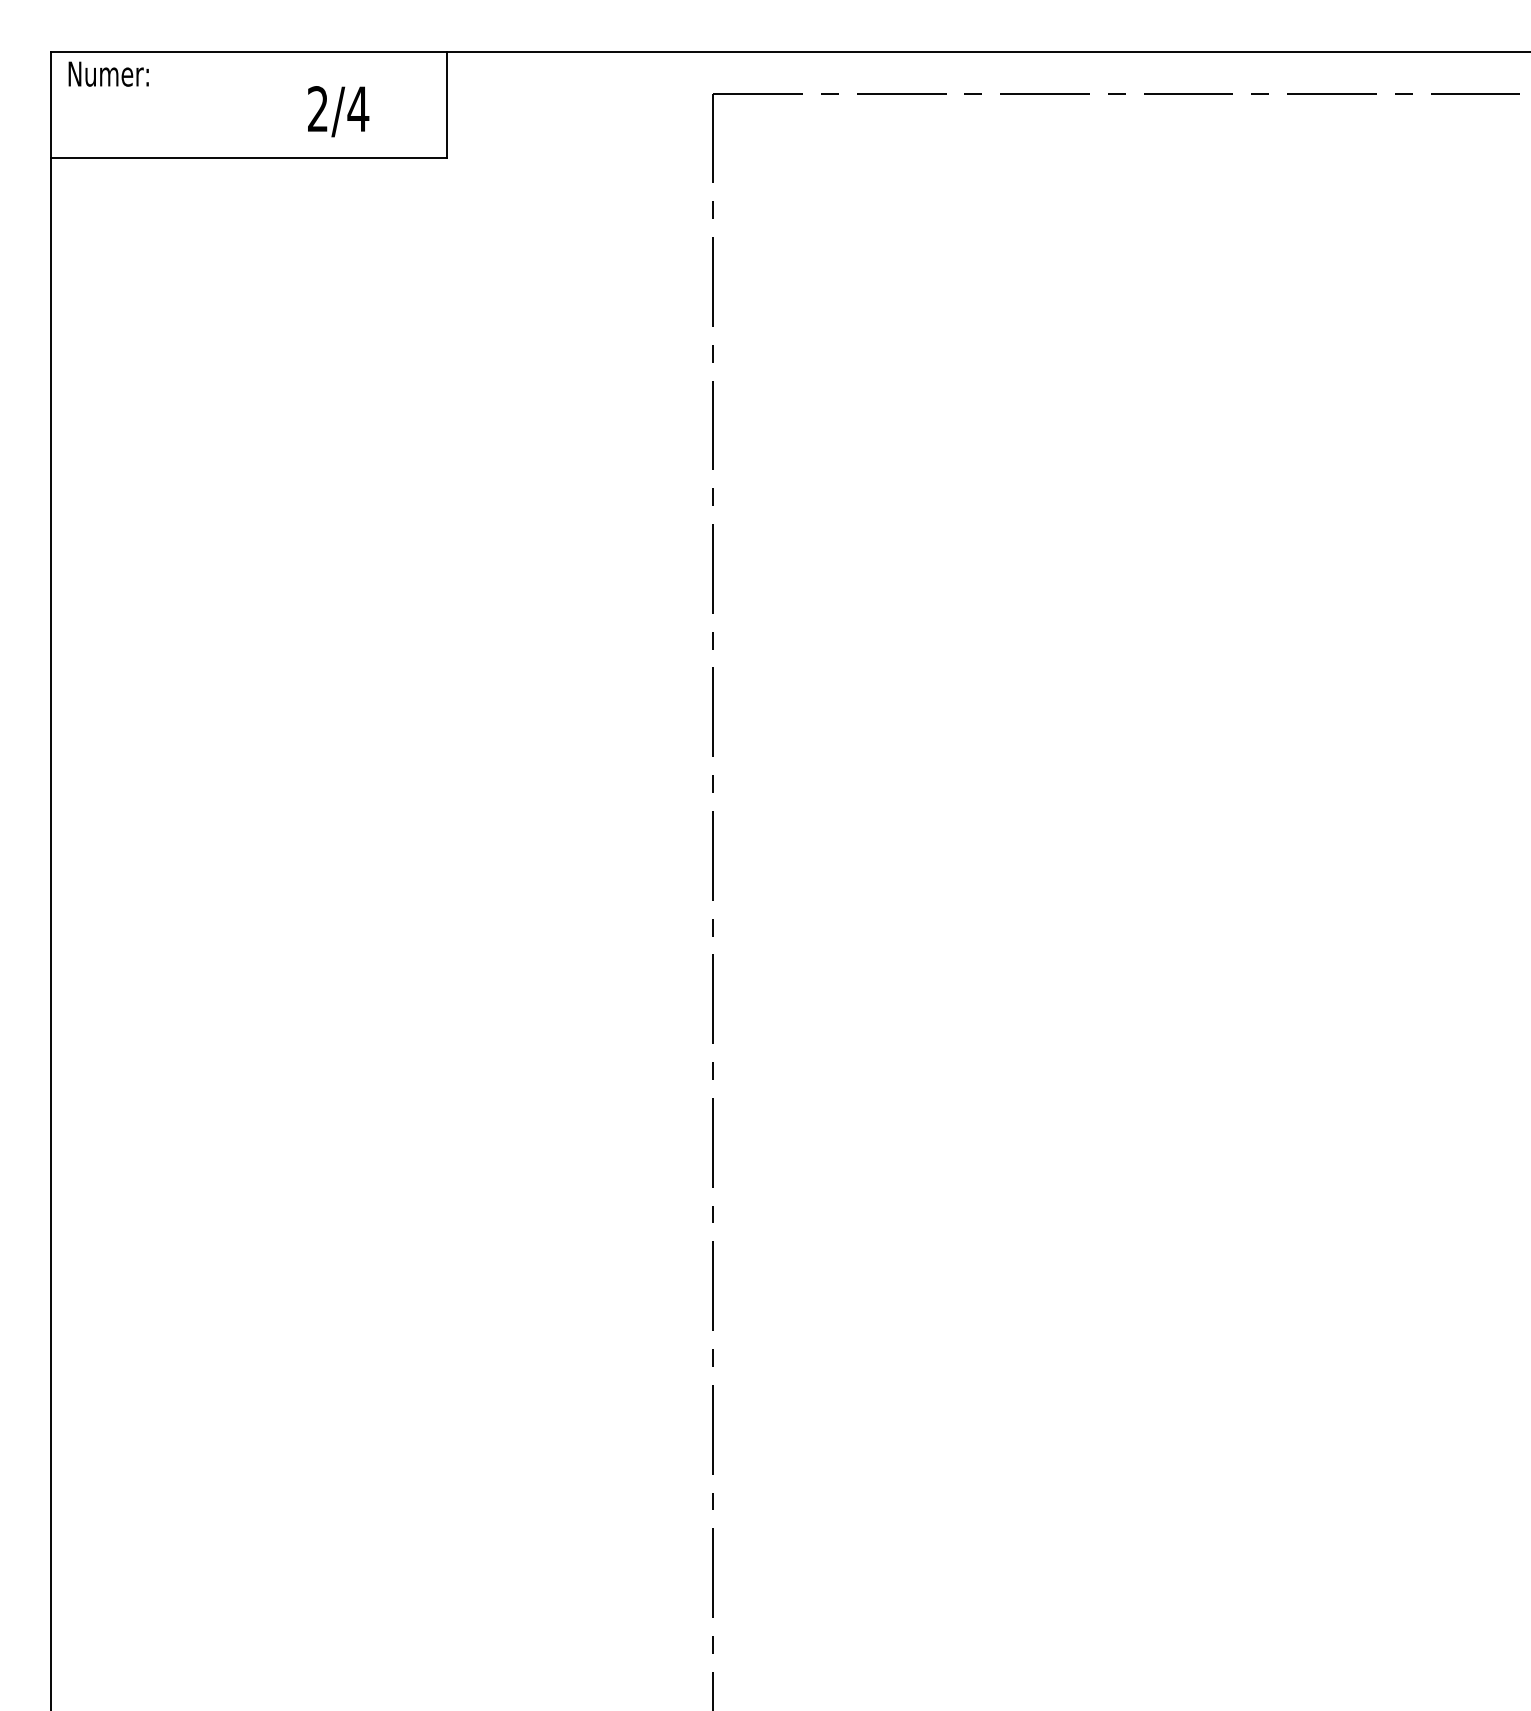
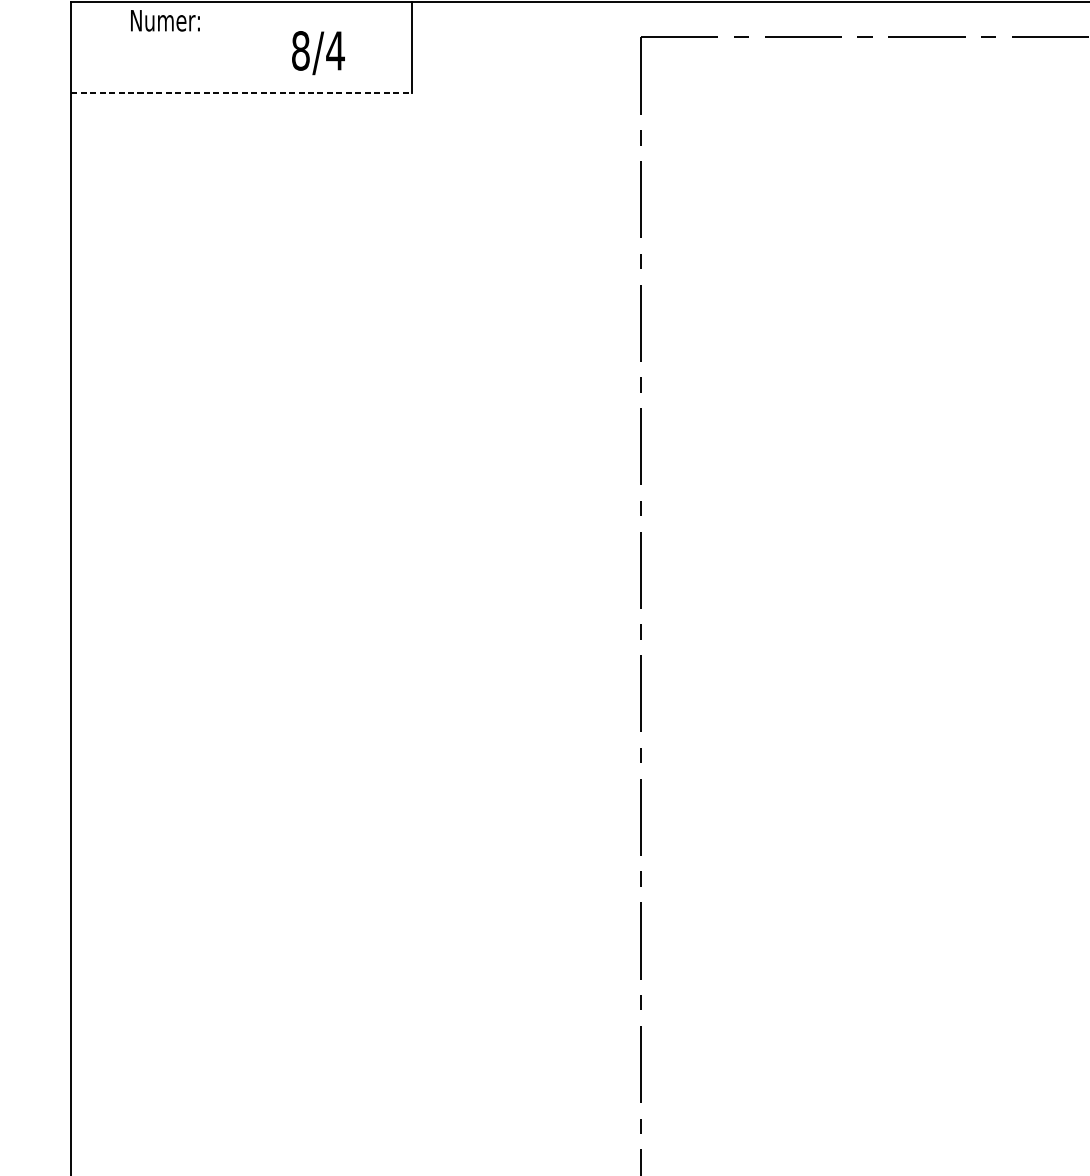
text: (108, 73) -> (165, 20), moved
text: (317, 109) -> (300, 51), 2/4 -> 8/4
line: (249, 158) -> (241, 93), solid -> dashed

